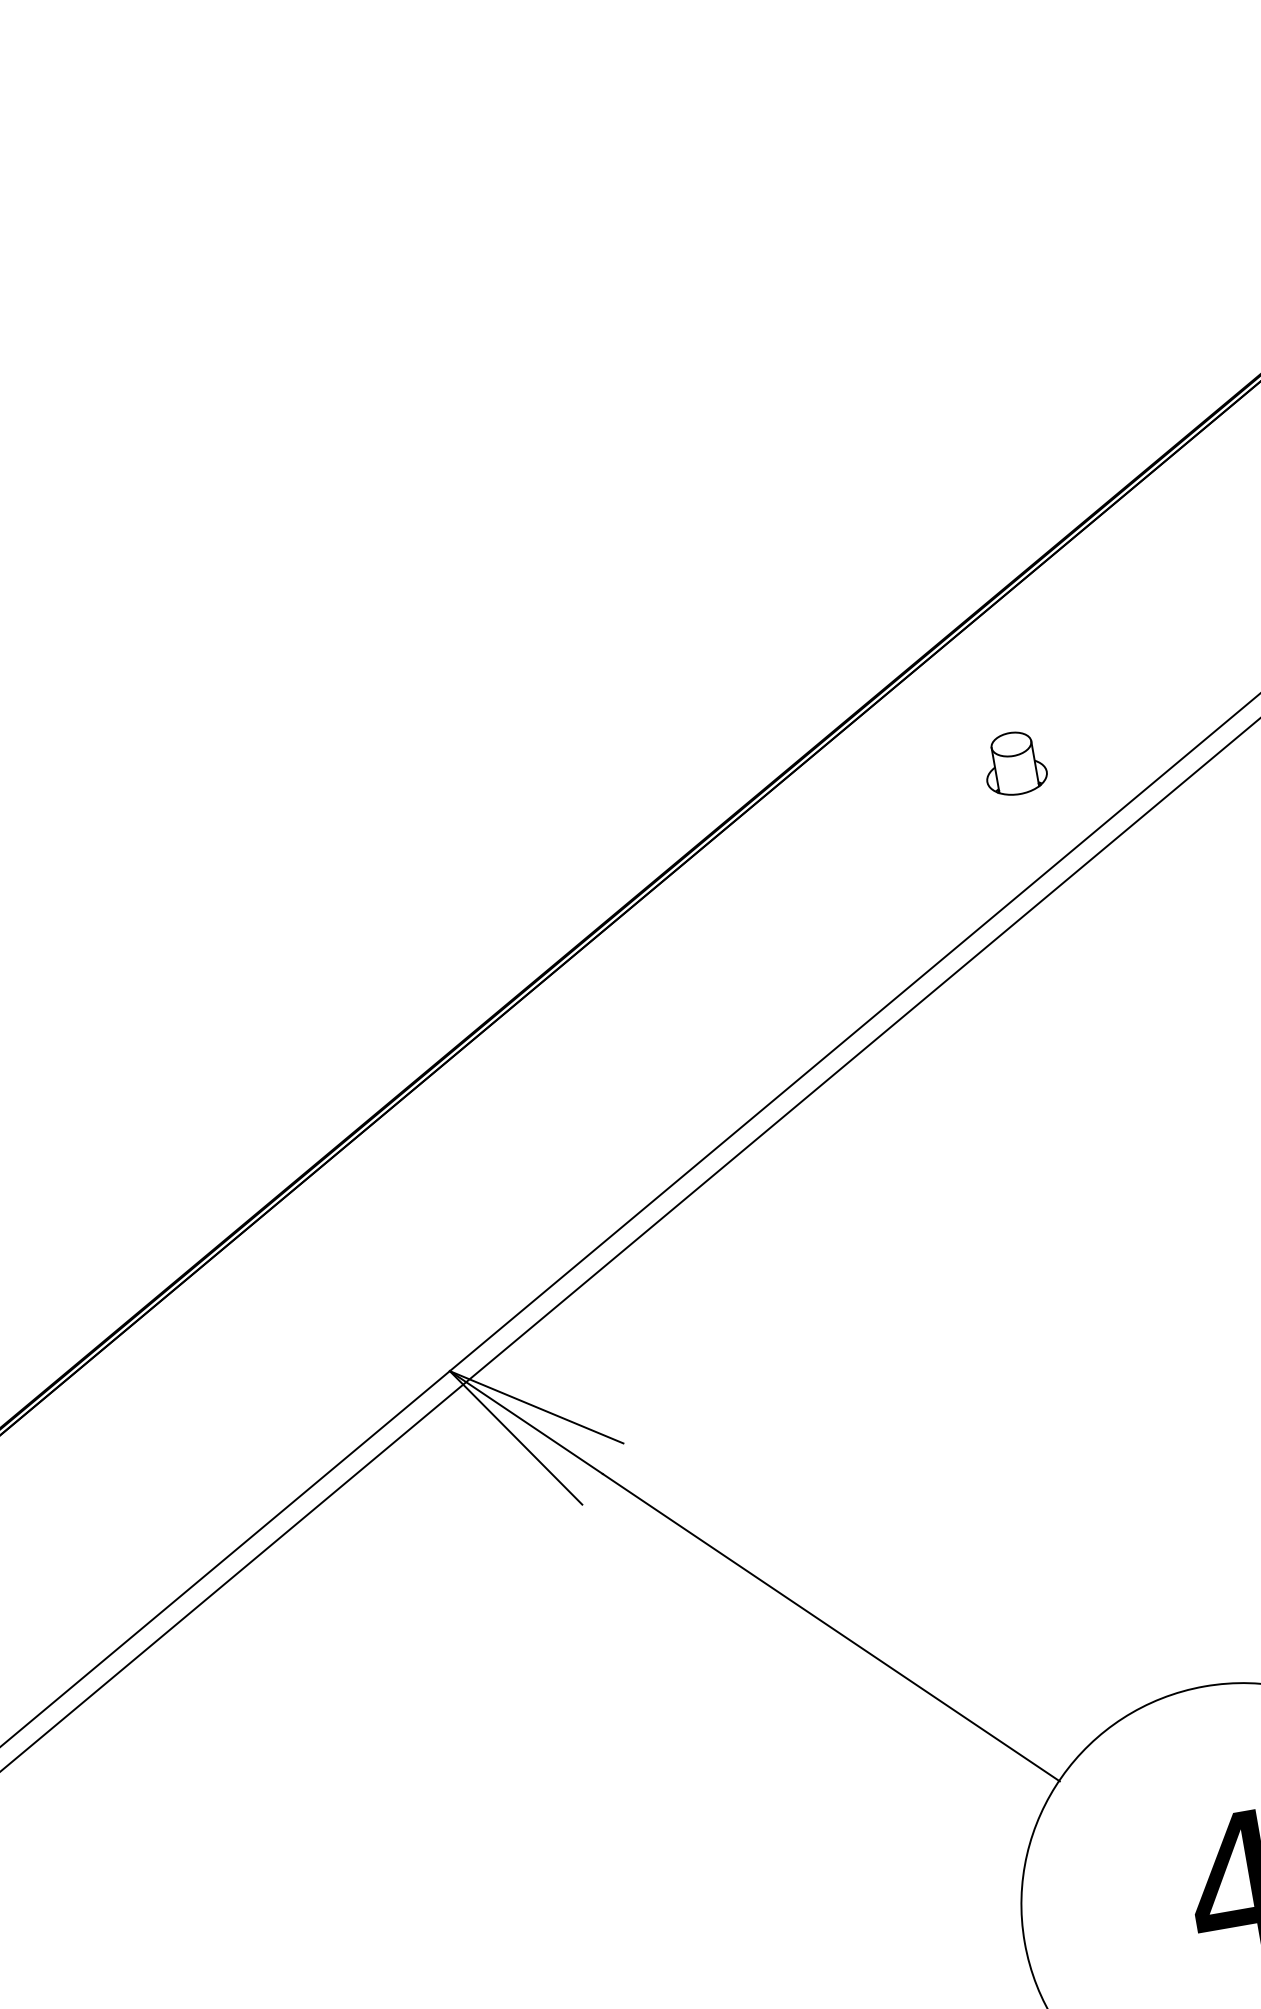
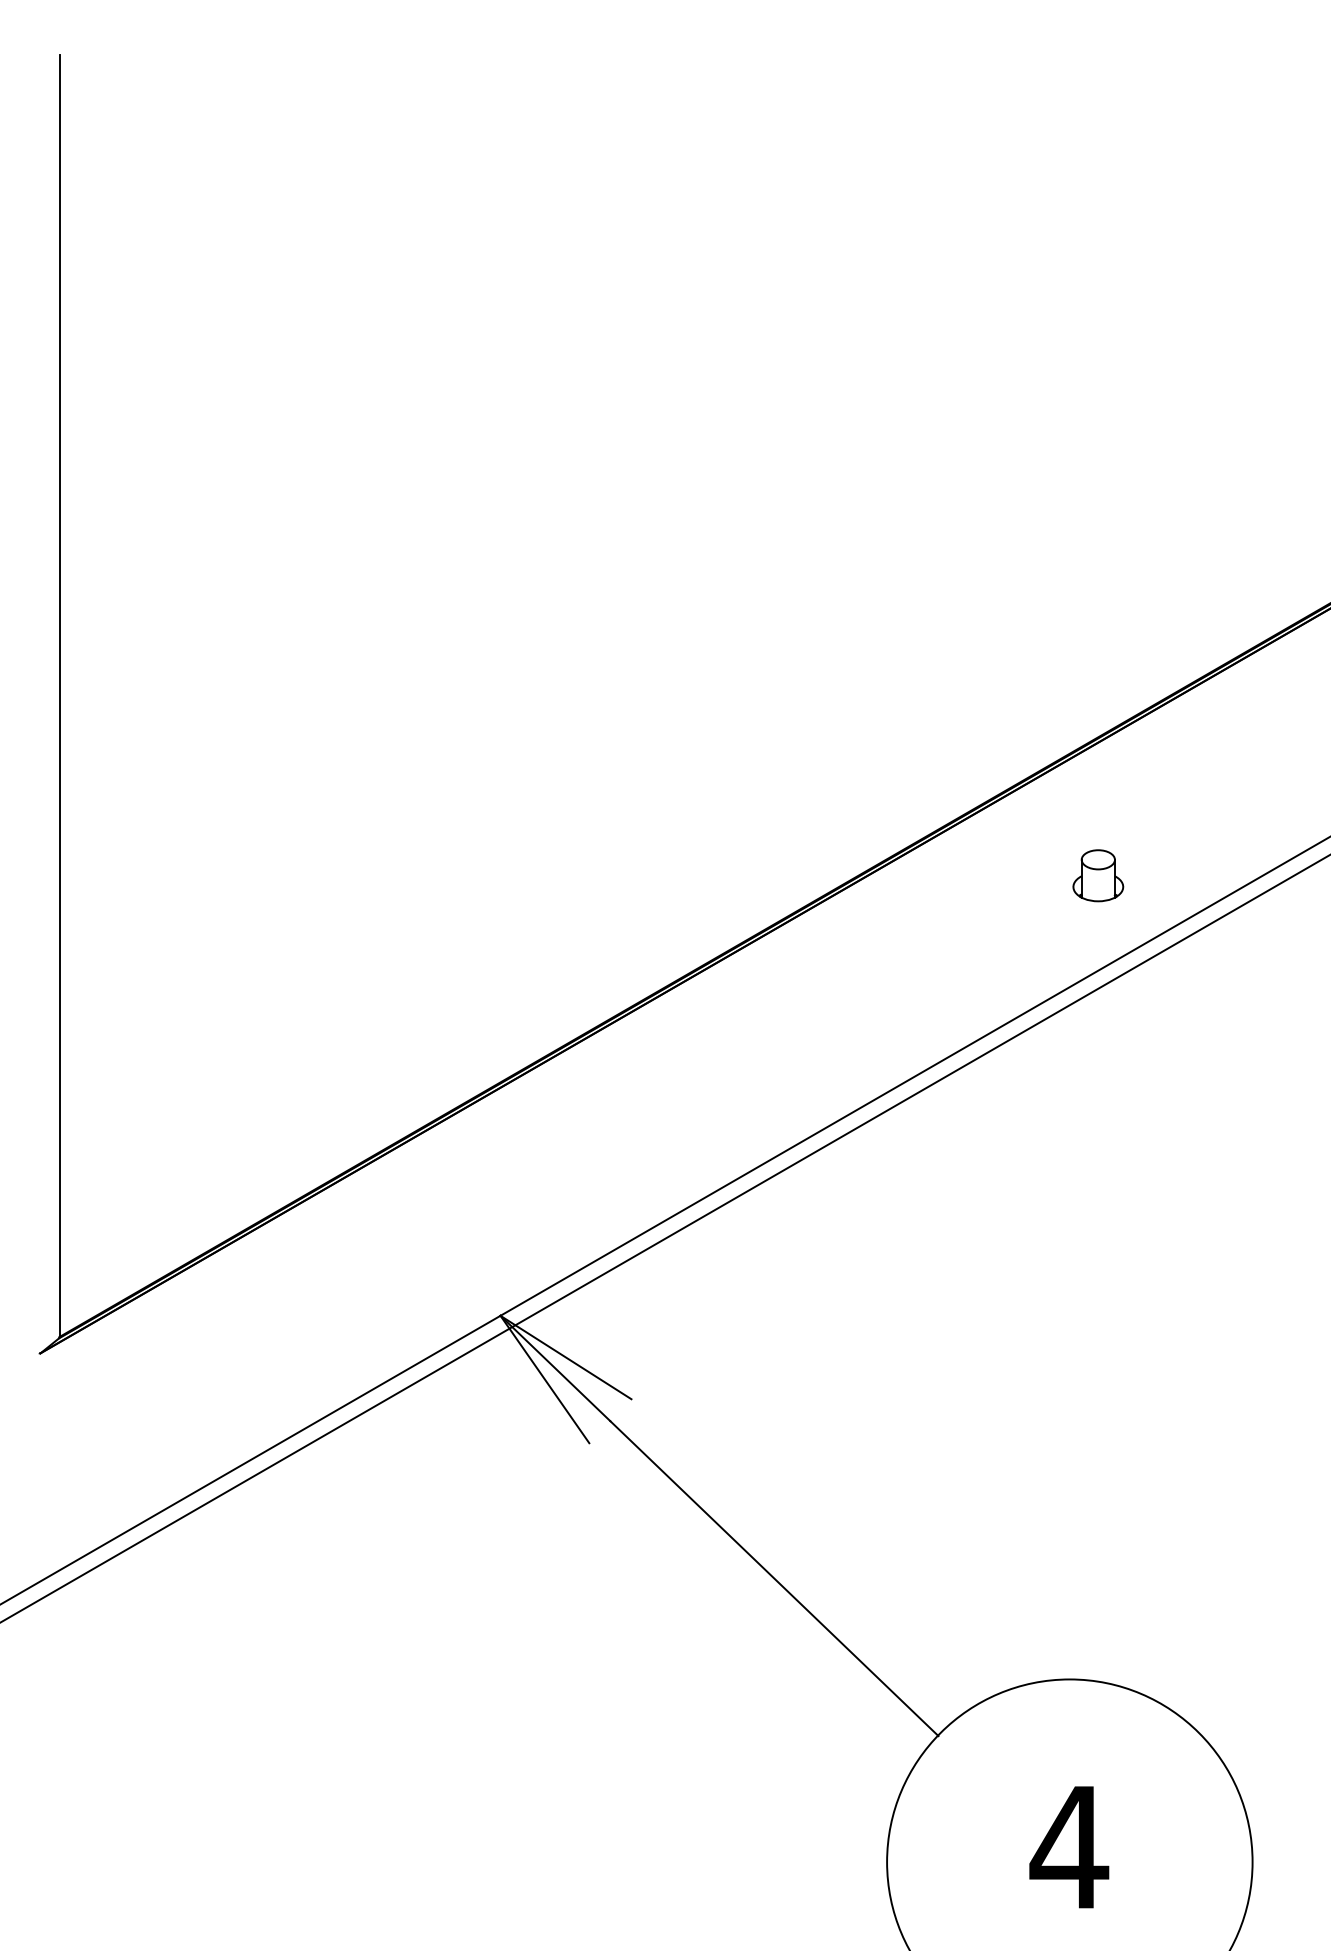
part: (1014, 763) -> (1098, 875), moved

